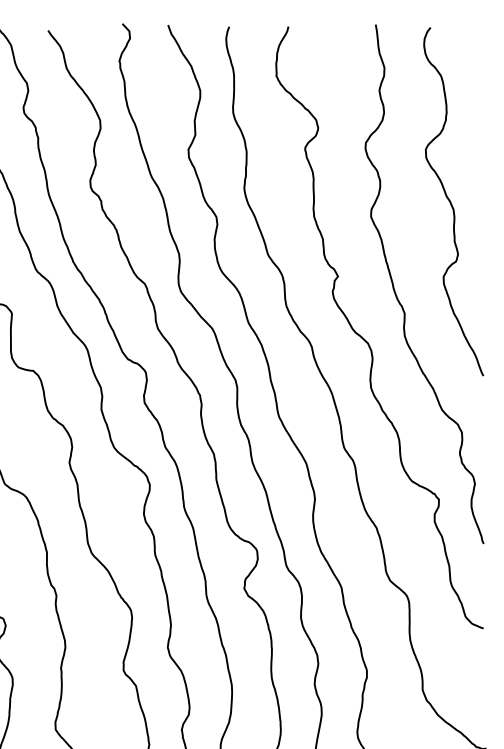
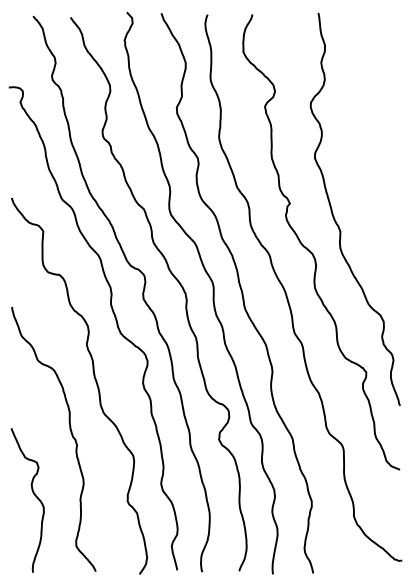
curve: (451, 201) -> (375, 146), removed

